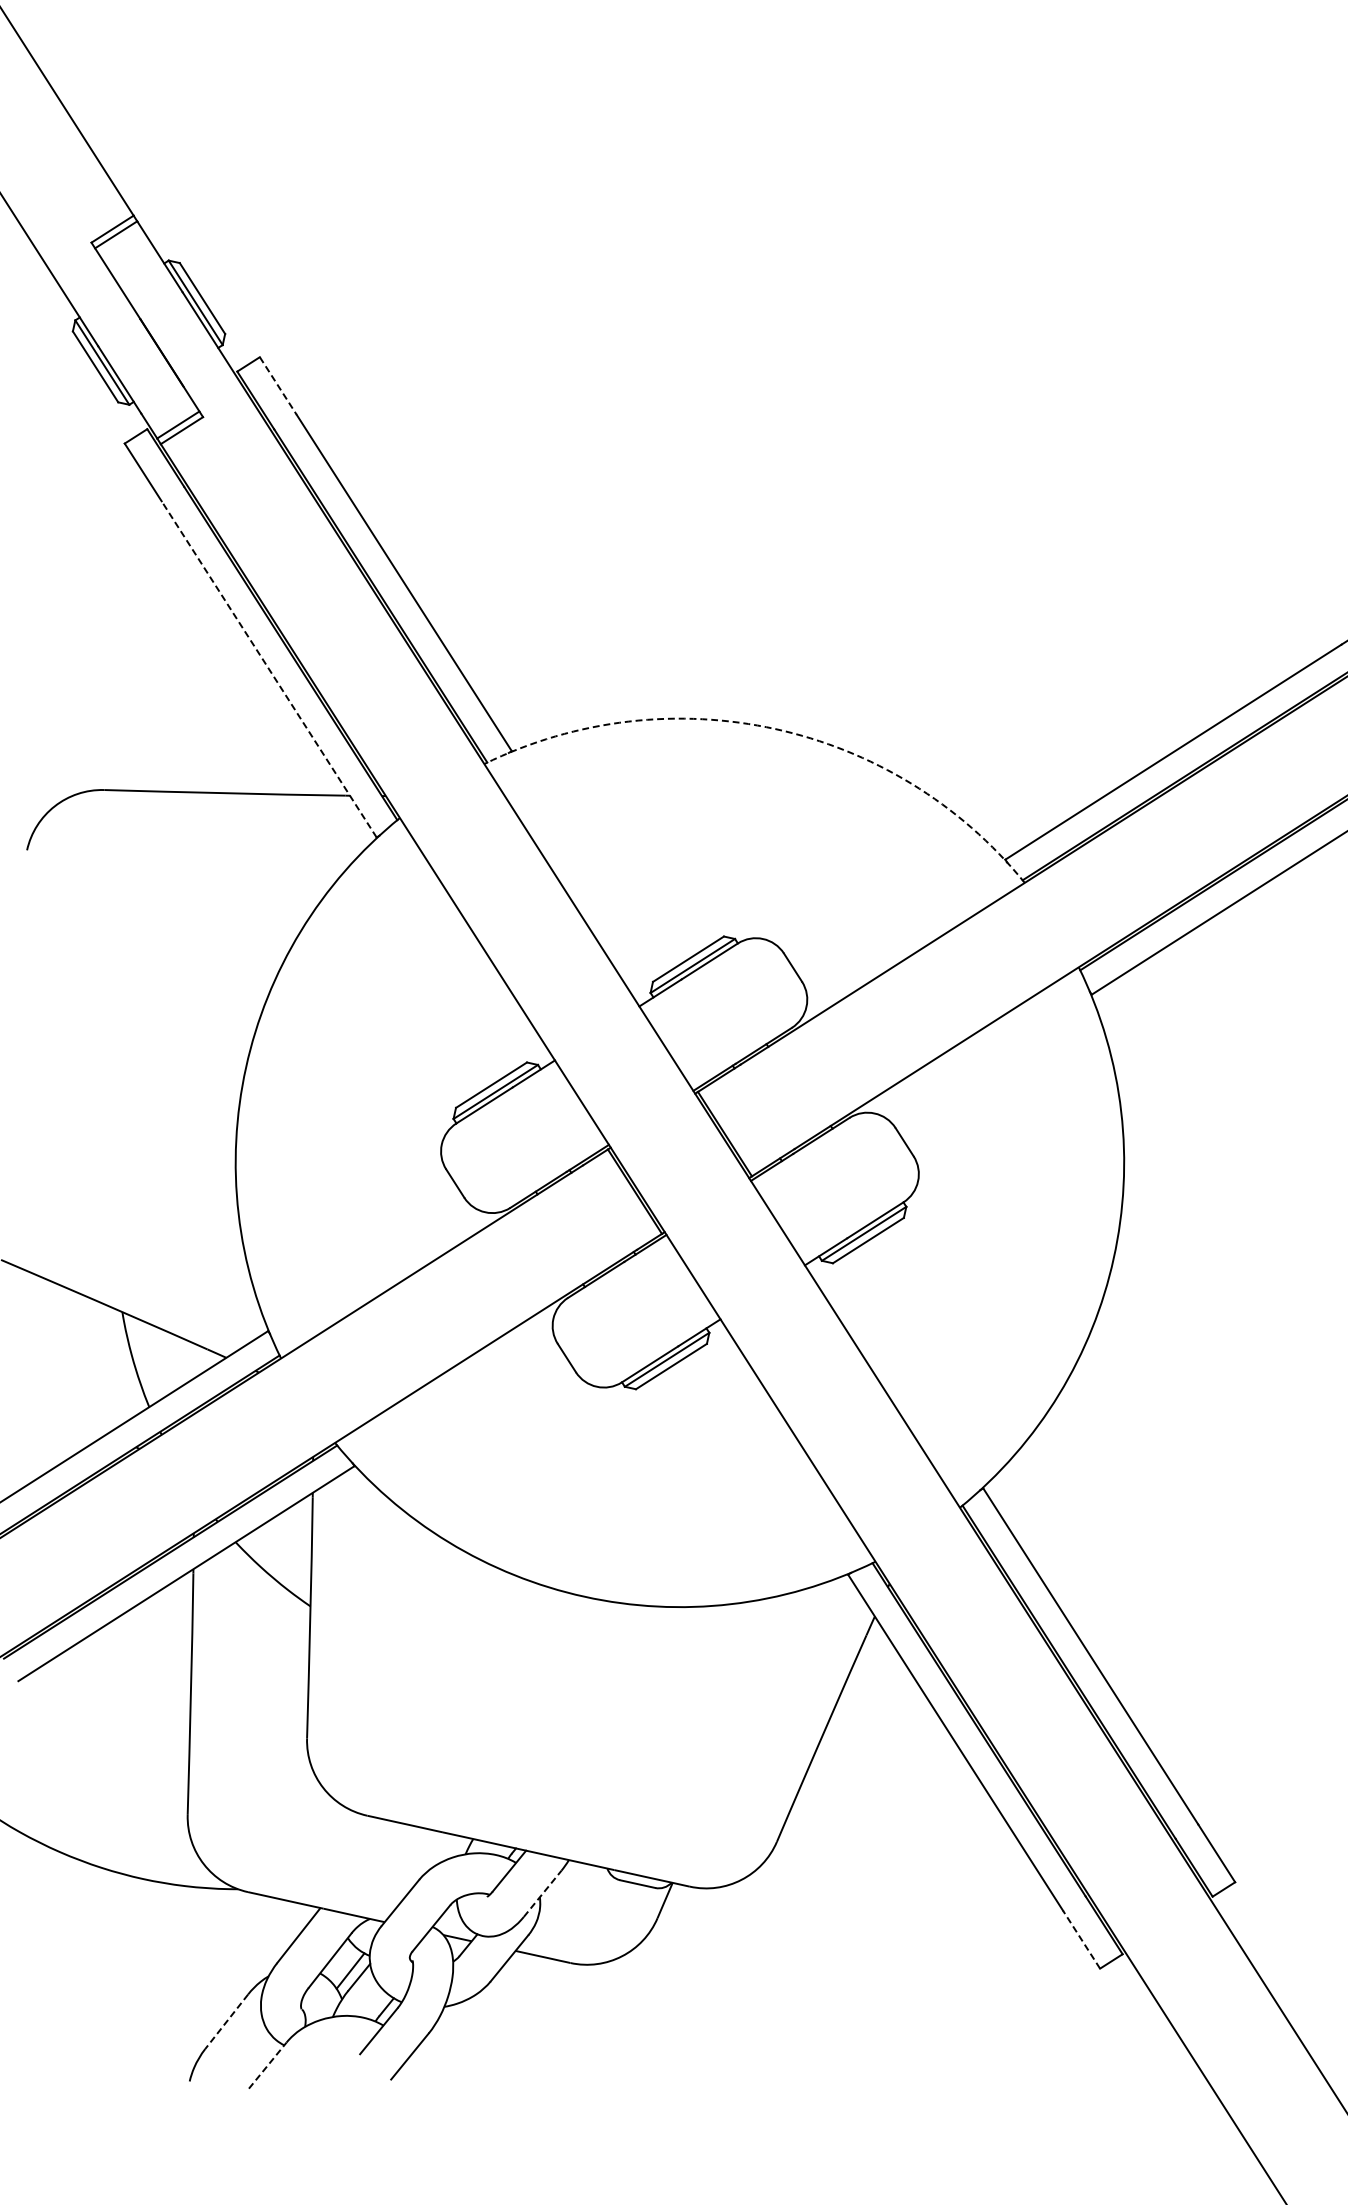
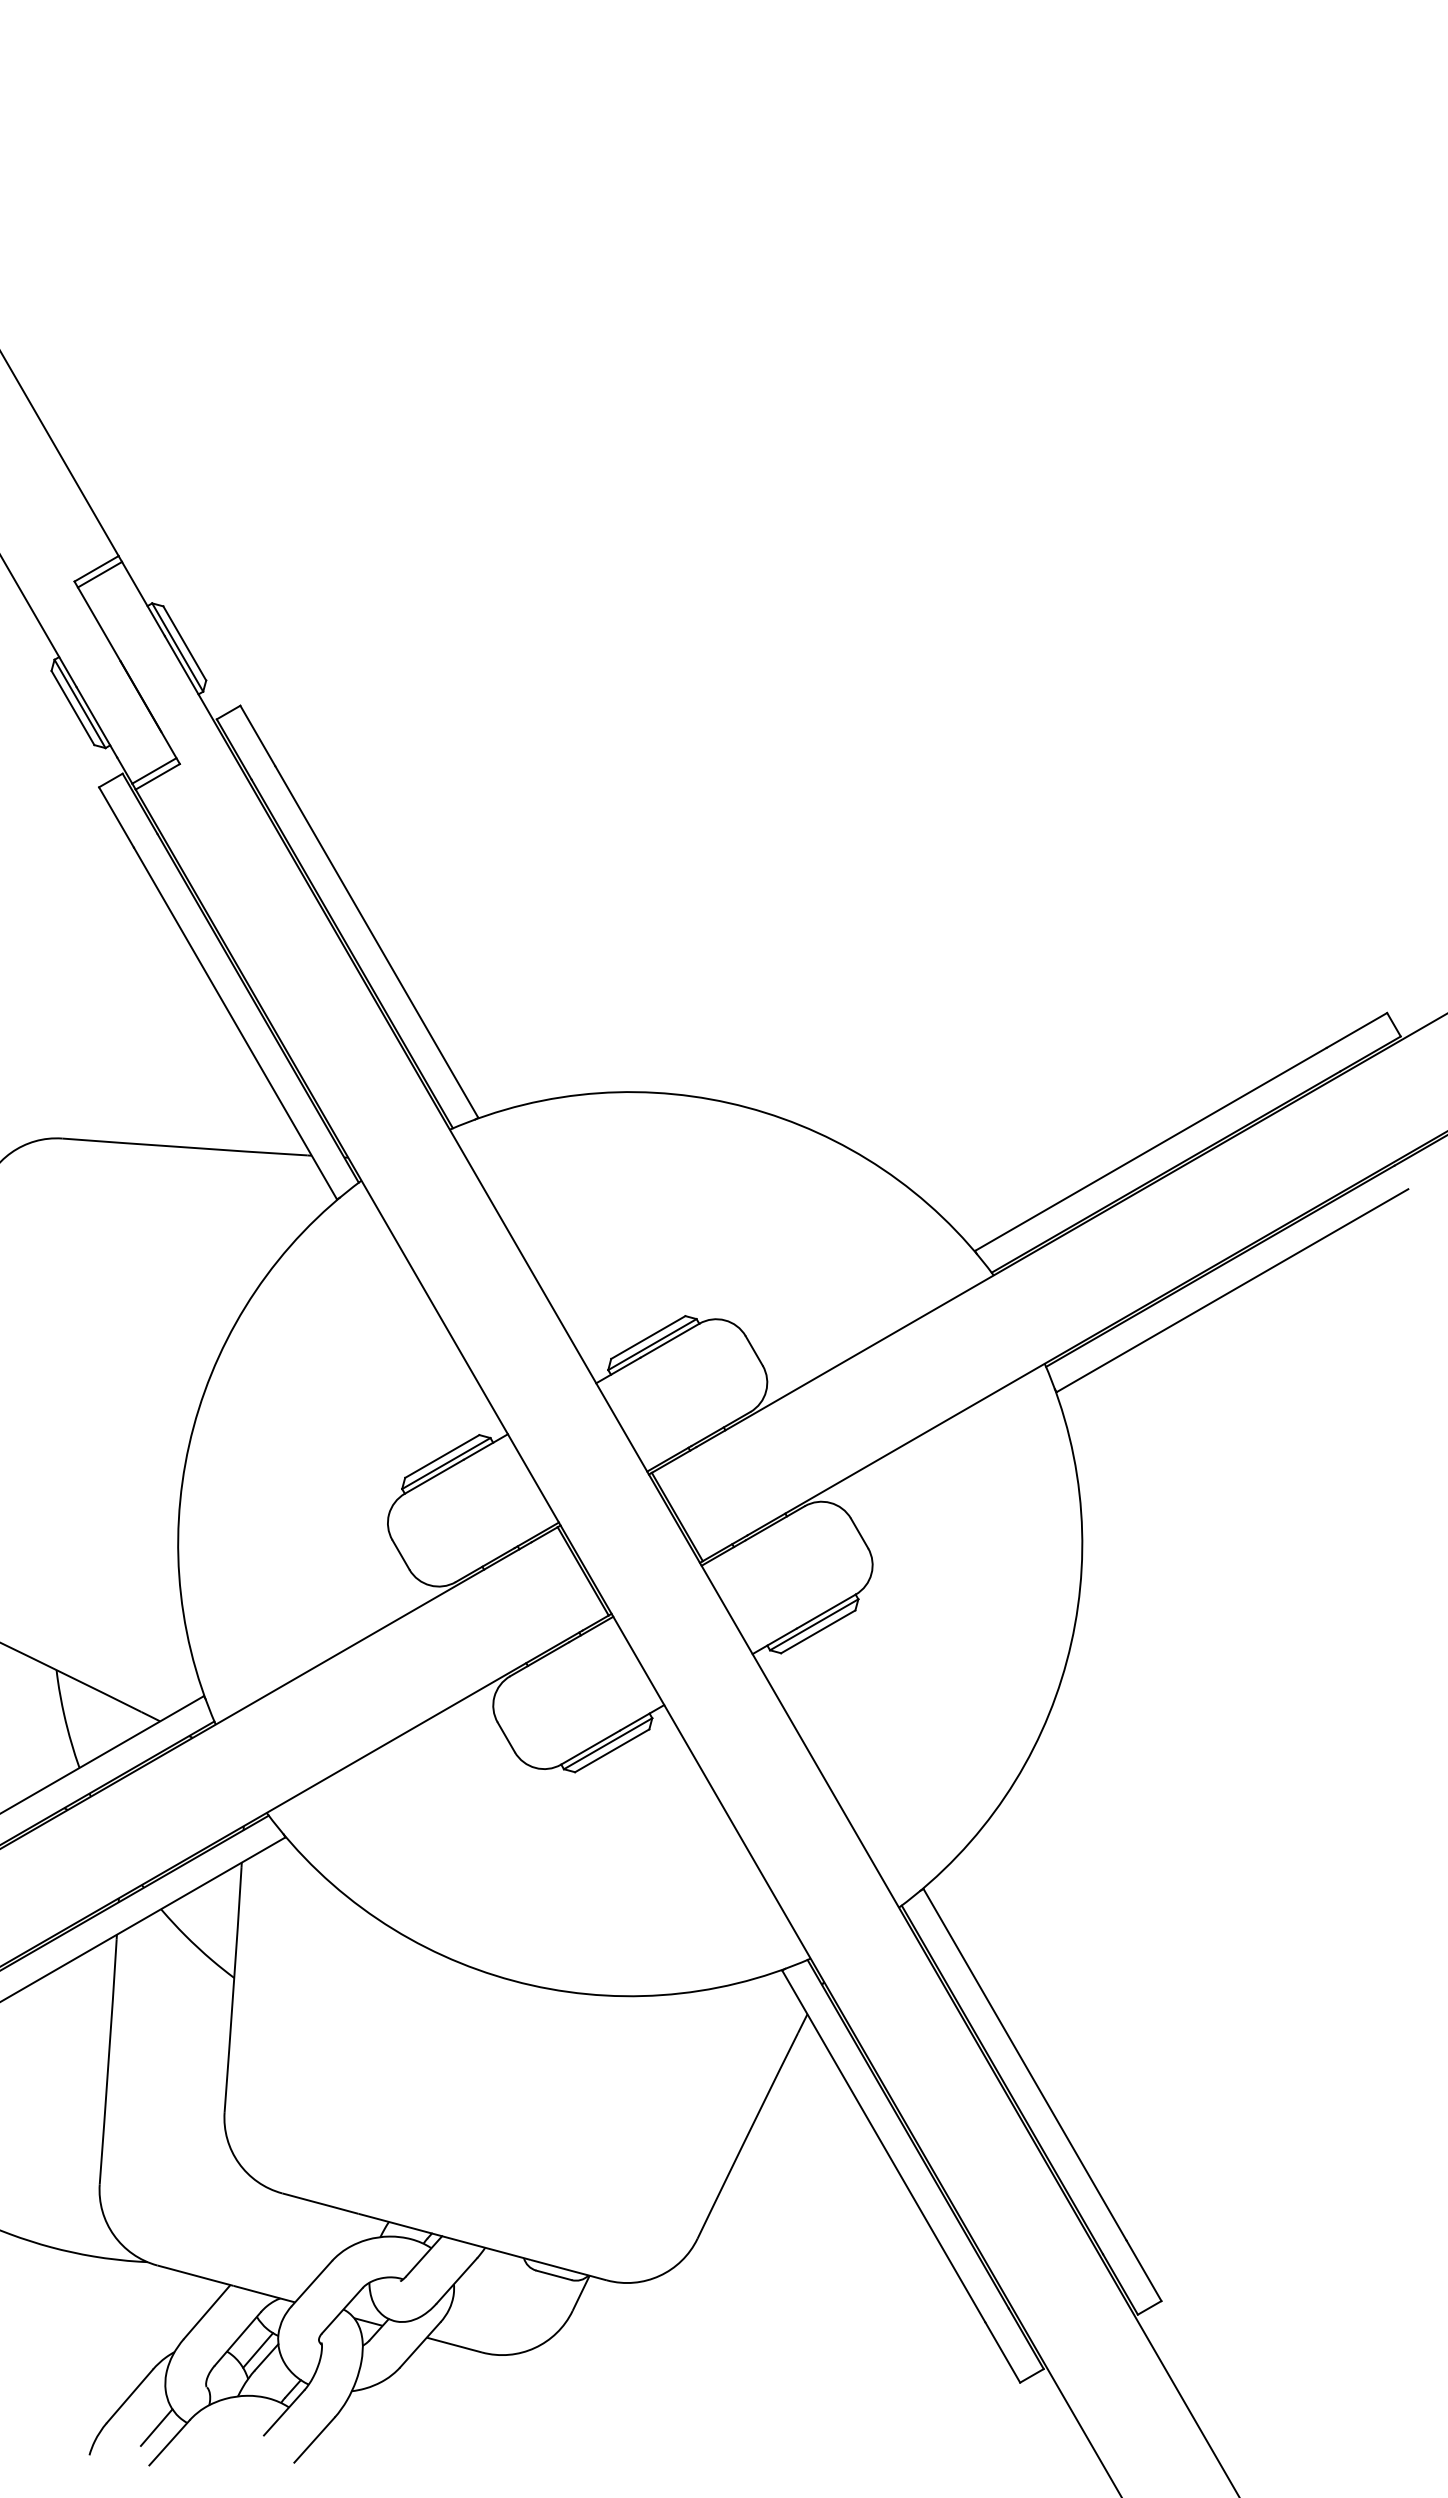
line: (277, 385) -> (257, 735), dashed -> solid
line: (269, 669) -> (235, 1023), dashed -> solid
arc: (775, 728) -> (747, 1107), dashed -> solid
line: (543, 1893) -> (457, 2280), dashed -> solid
line: (1081, 1939) -> (1002, 2352), dashed -> solid
line: (226, 2021) -> (129, 2396), dashed -> solid
line: (254, 2051) -> (156, 2427), added
line: (267, 2065) -> (169, 2442), dashed -> solid

